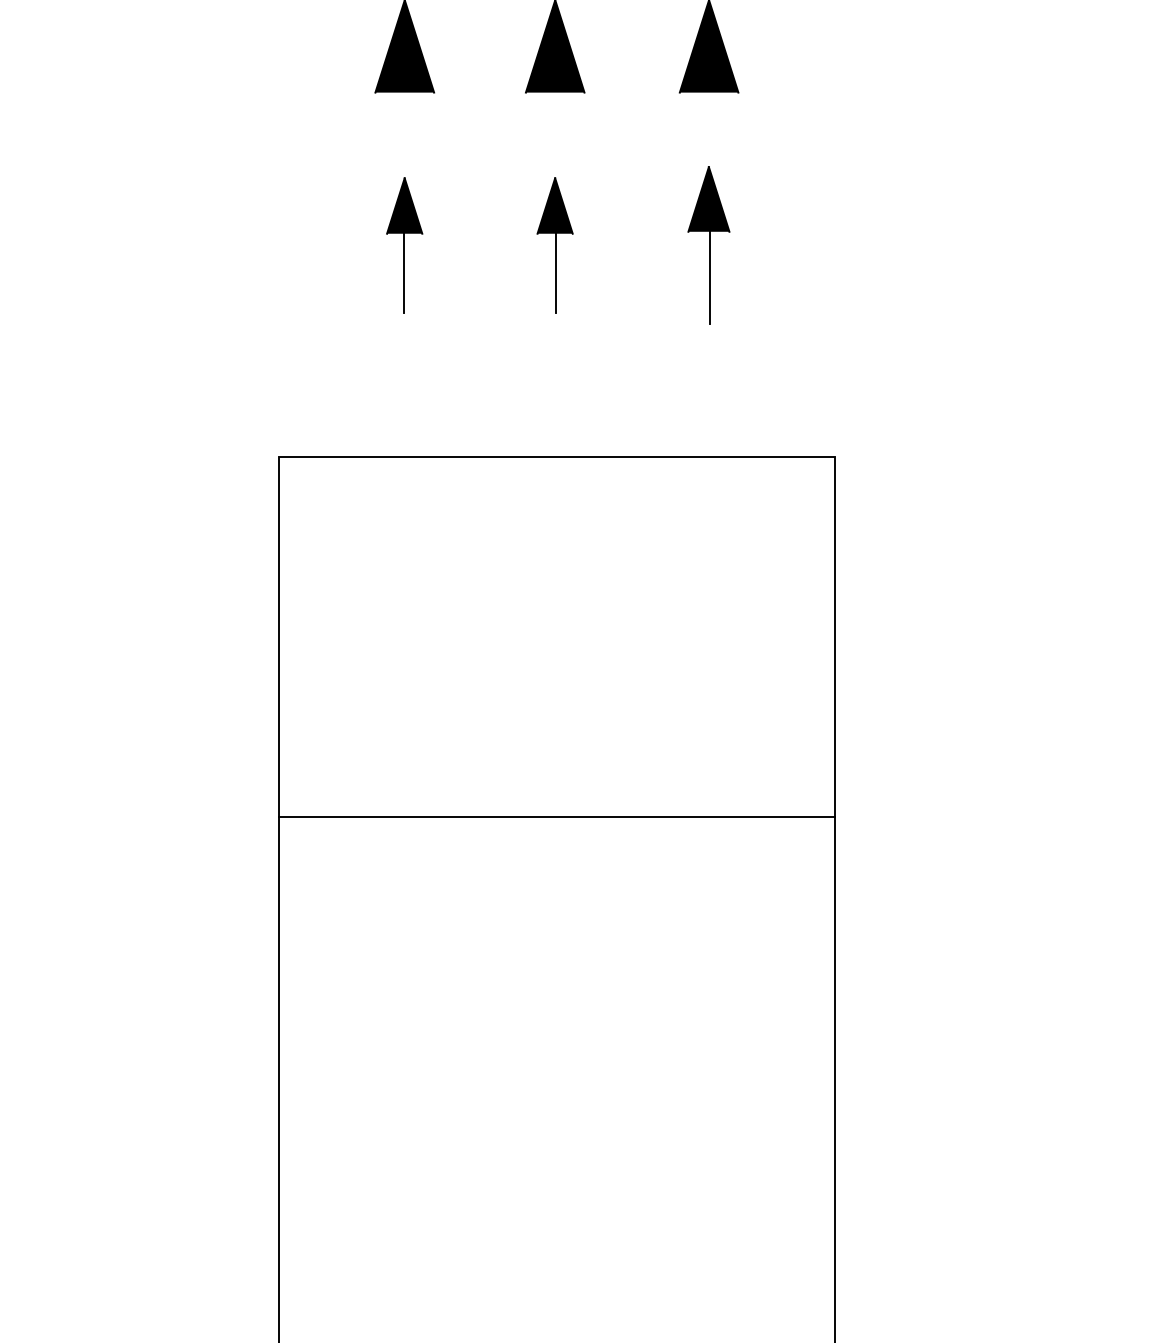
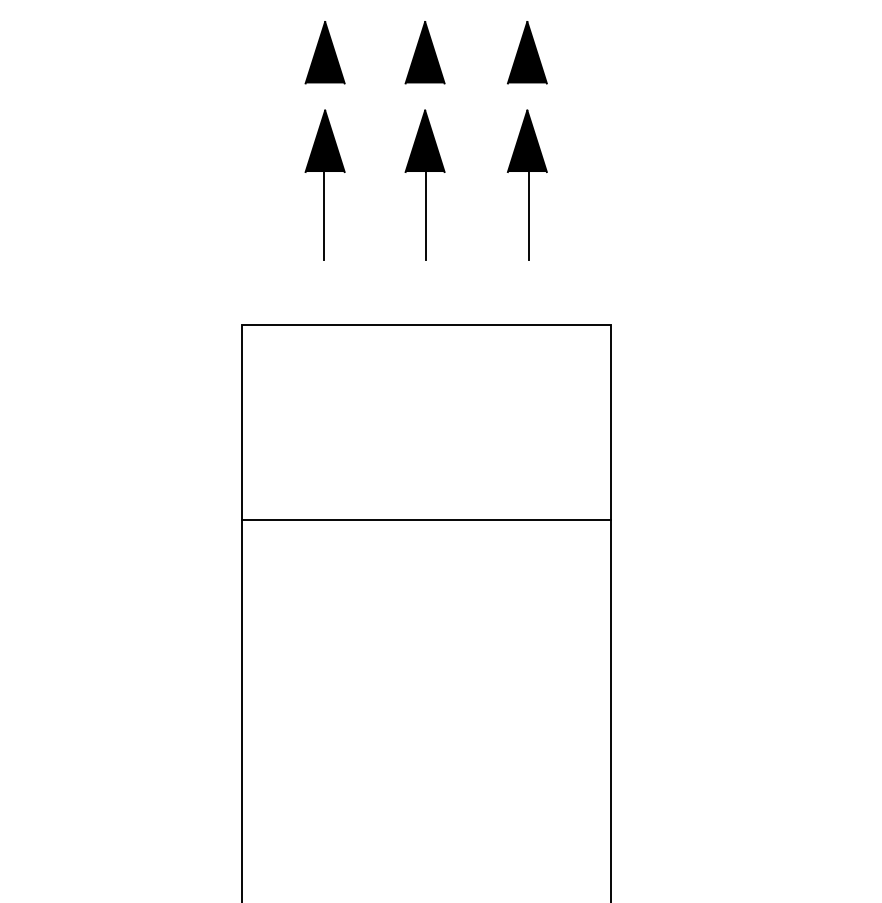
part: (403, 244) -> (324, 184), size x1.67
part: (554, 244) -> (424, 184), size x1.67
part: (707, 244) -> (526, 184), size x1.43
line: (555, 818) -> (425, 520), moved

